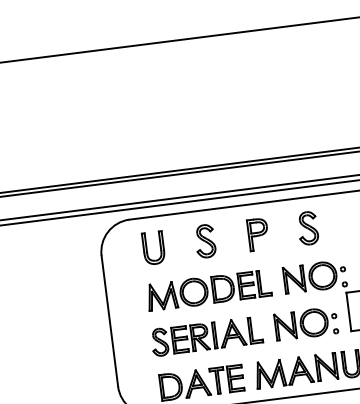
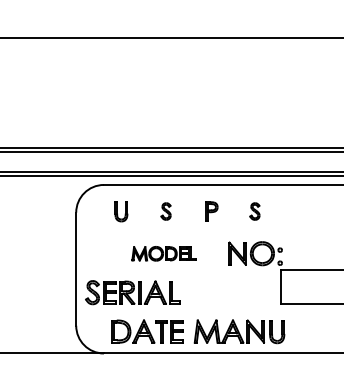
part: (307, 228) -> (254, 211), size x0.6
part: (257, 234) -> (211, 211), size x0.7
part: (204, 241) -> (165, 211), size x0.6
part: (153, 247) -> (121, 211), size x0.7
part: (208, 290) -> (163, 253), size x0.6
part: (306, 323) -> (243, 292), removed
part: (206, 336) -> (132, 292), moved

